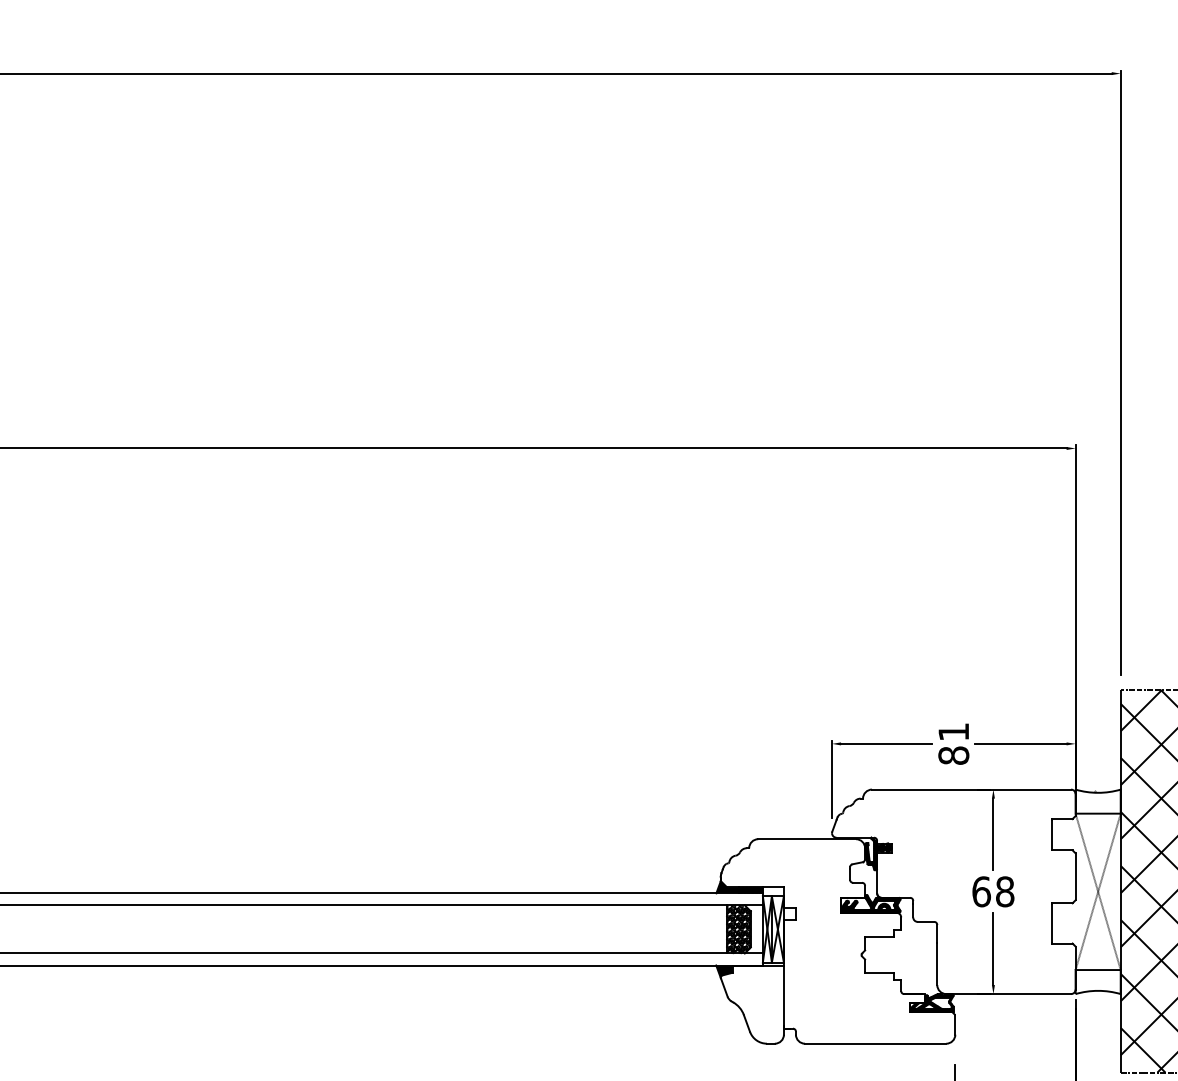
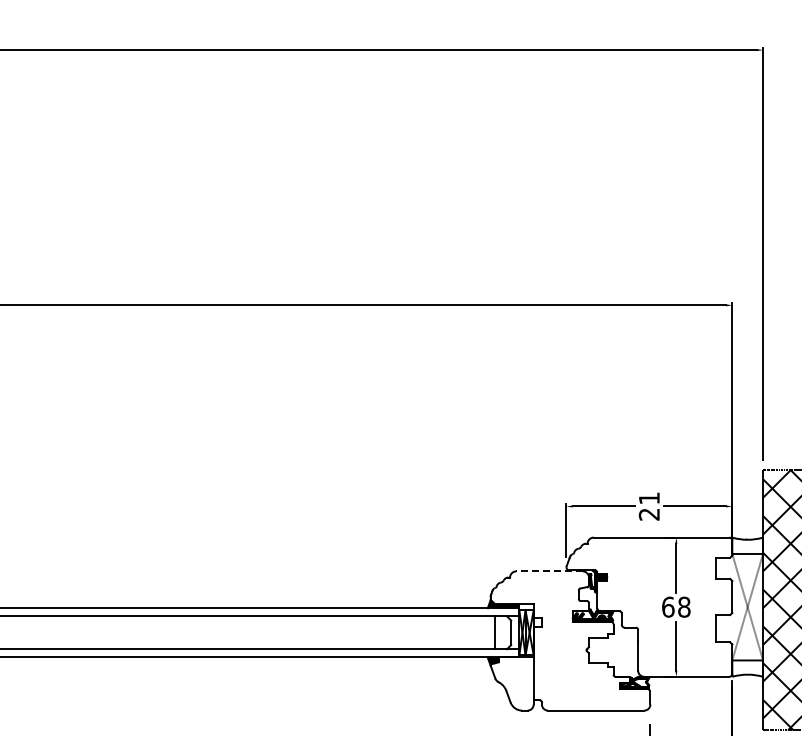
text: (952, 755) -> (648, 514), 81 -> 21
line: (807, 839) -> (549, 571), solid -> dashed
hatch: (738, 928) -> (502, 632), removed

